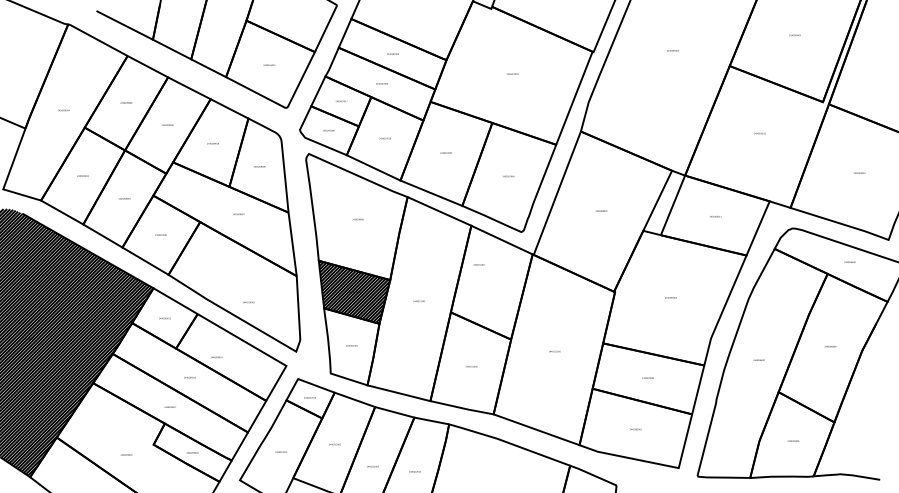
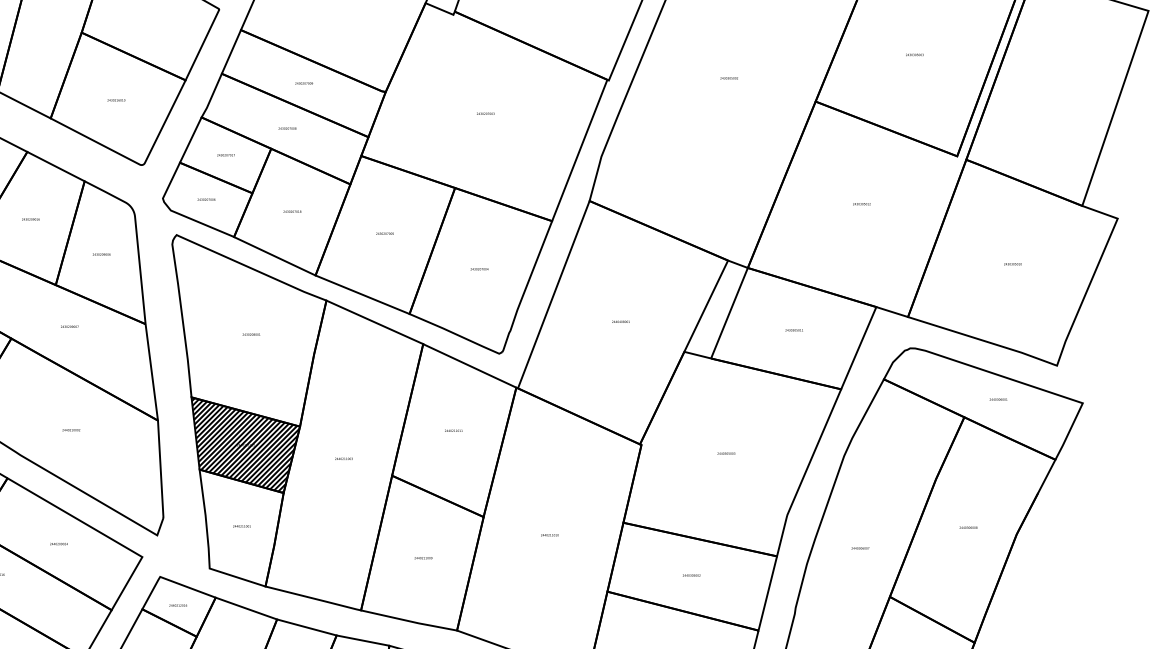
text: (478, 264) -> (452, 430), moved
text: (248, 302) -> (71, 430), moved
text: (216, 356) -> (58, 542), moved

